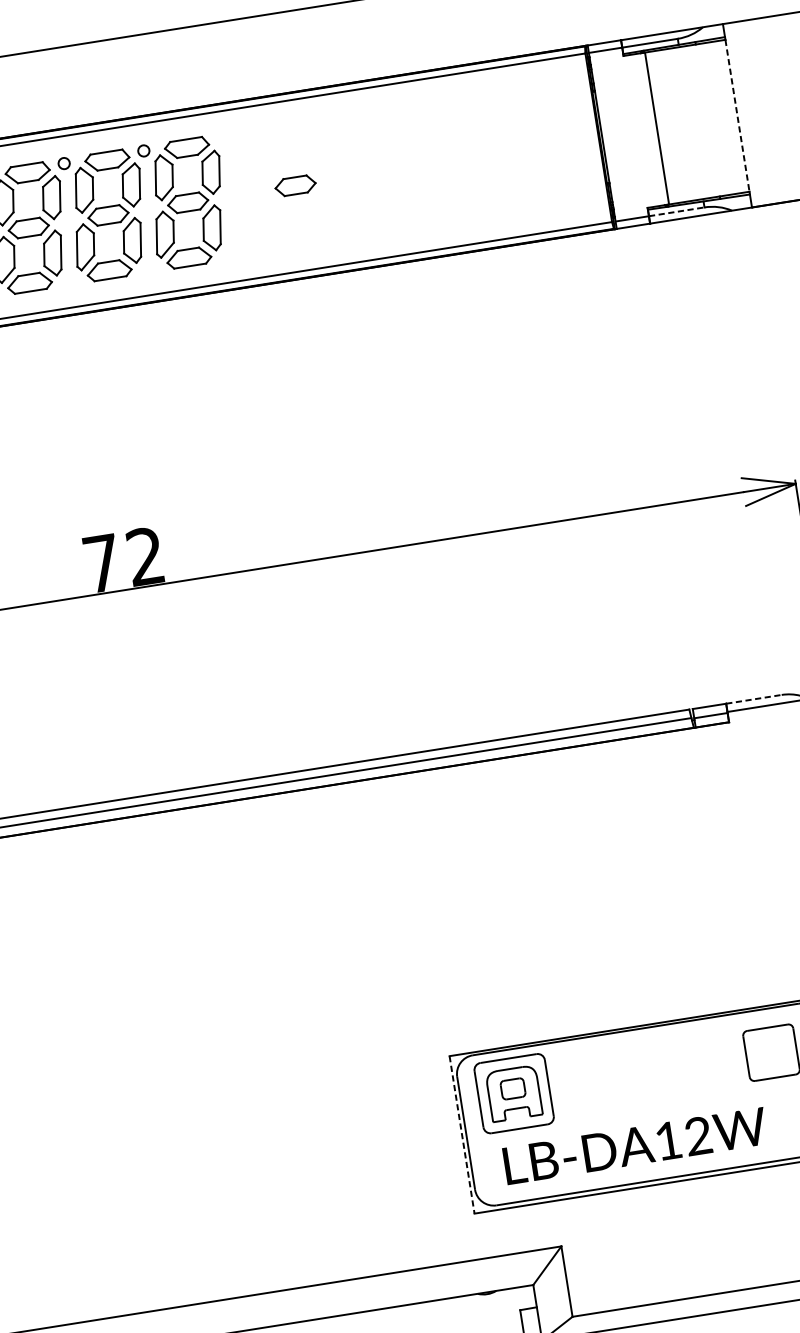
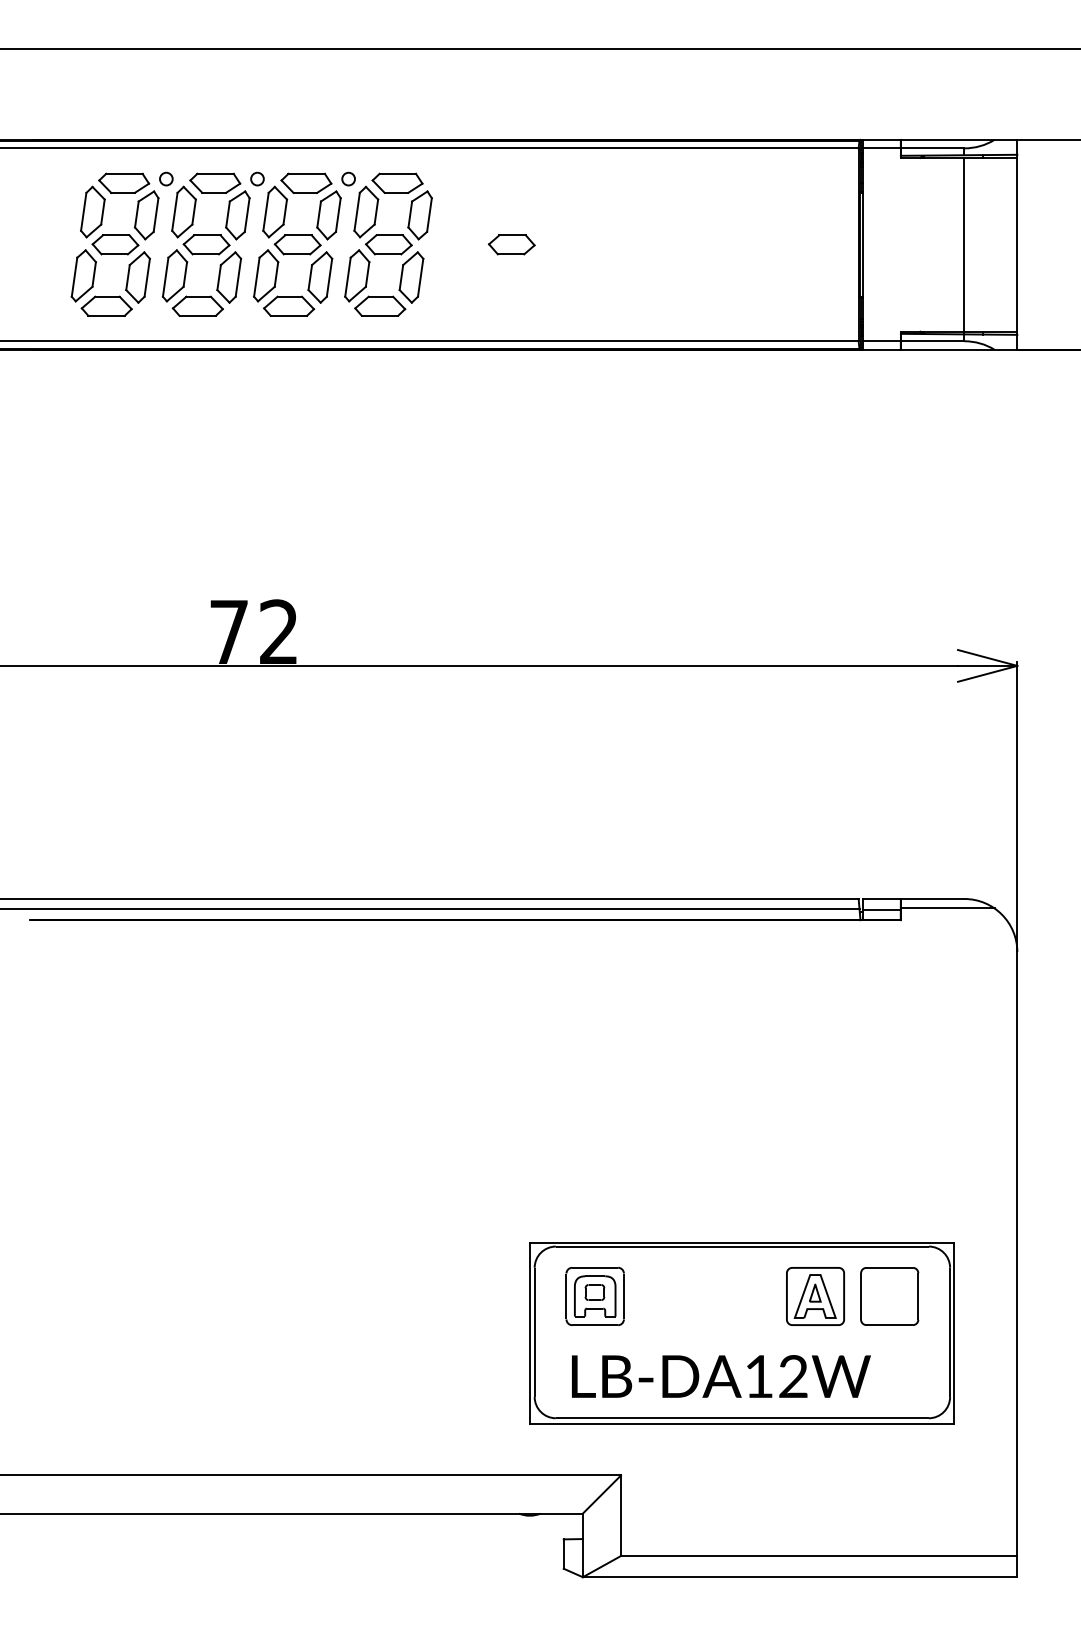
line: (737, 115) -> (1017, 244), dashed -> solid
line: (657, 128) -> (964, 244), moved
line: (676, 212) -> (932, 341), dashed -> solid
line: (753, 698) -> (932, 898), dashed -> solid
part: (706, 1063) -> (815, 1296), added
part: (513, 1092) -> (594, 1295), size x0.71
line: (461, 1134) -> (529, 1333), dashed -> solid

